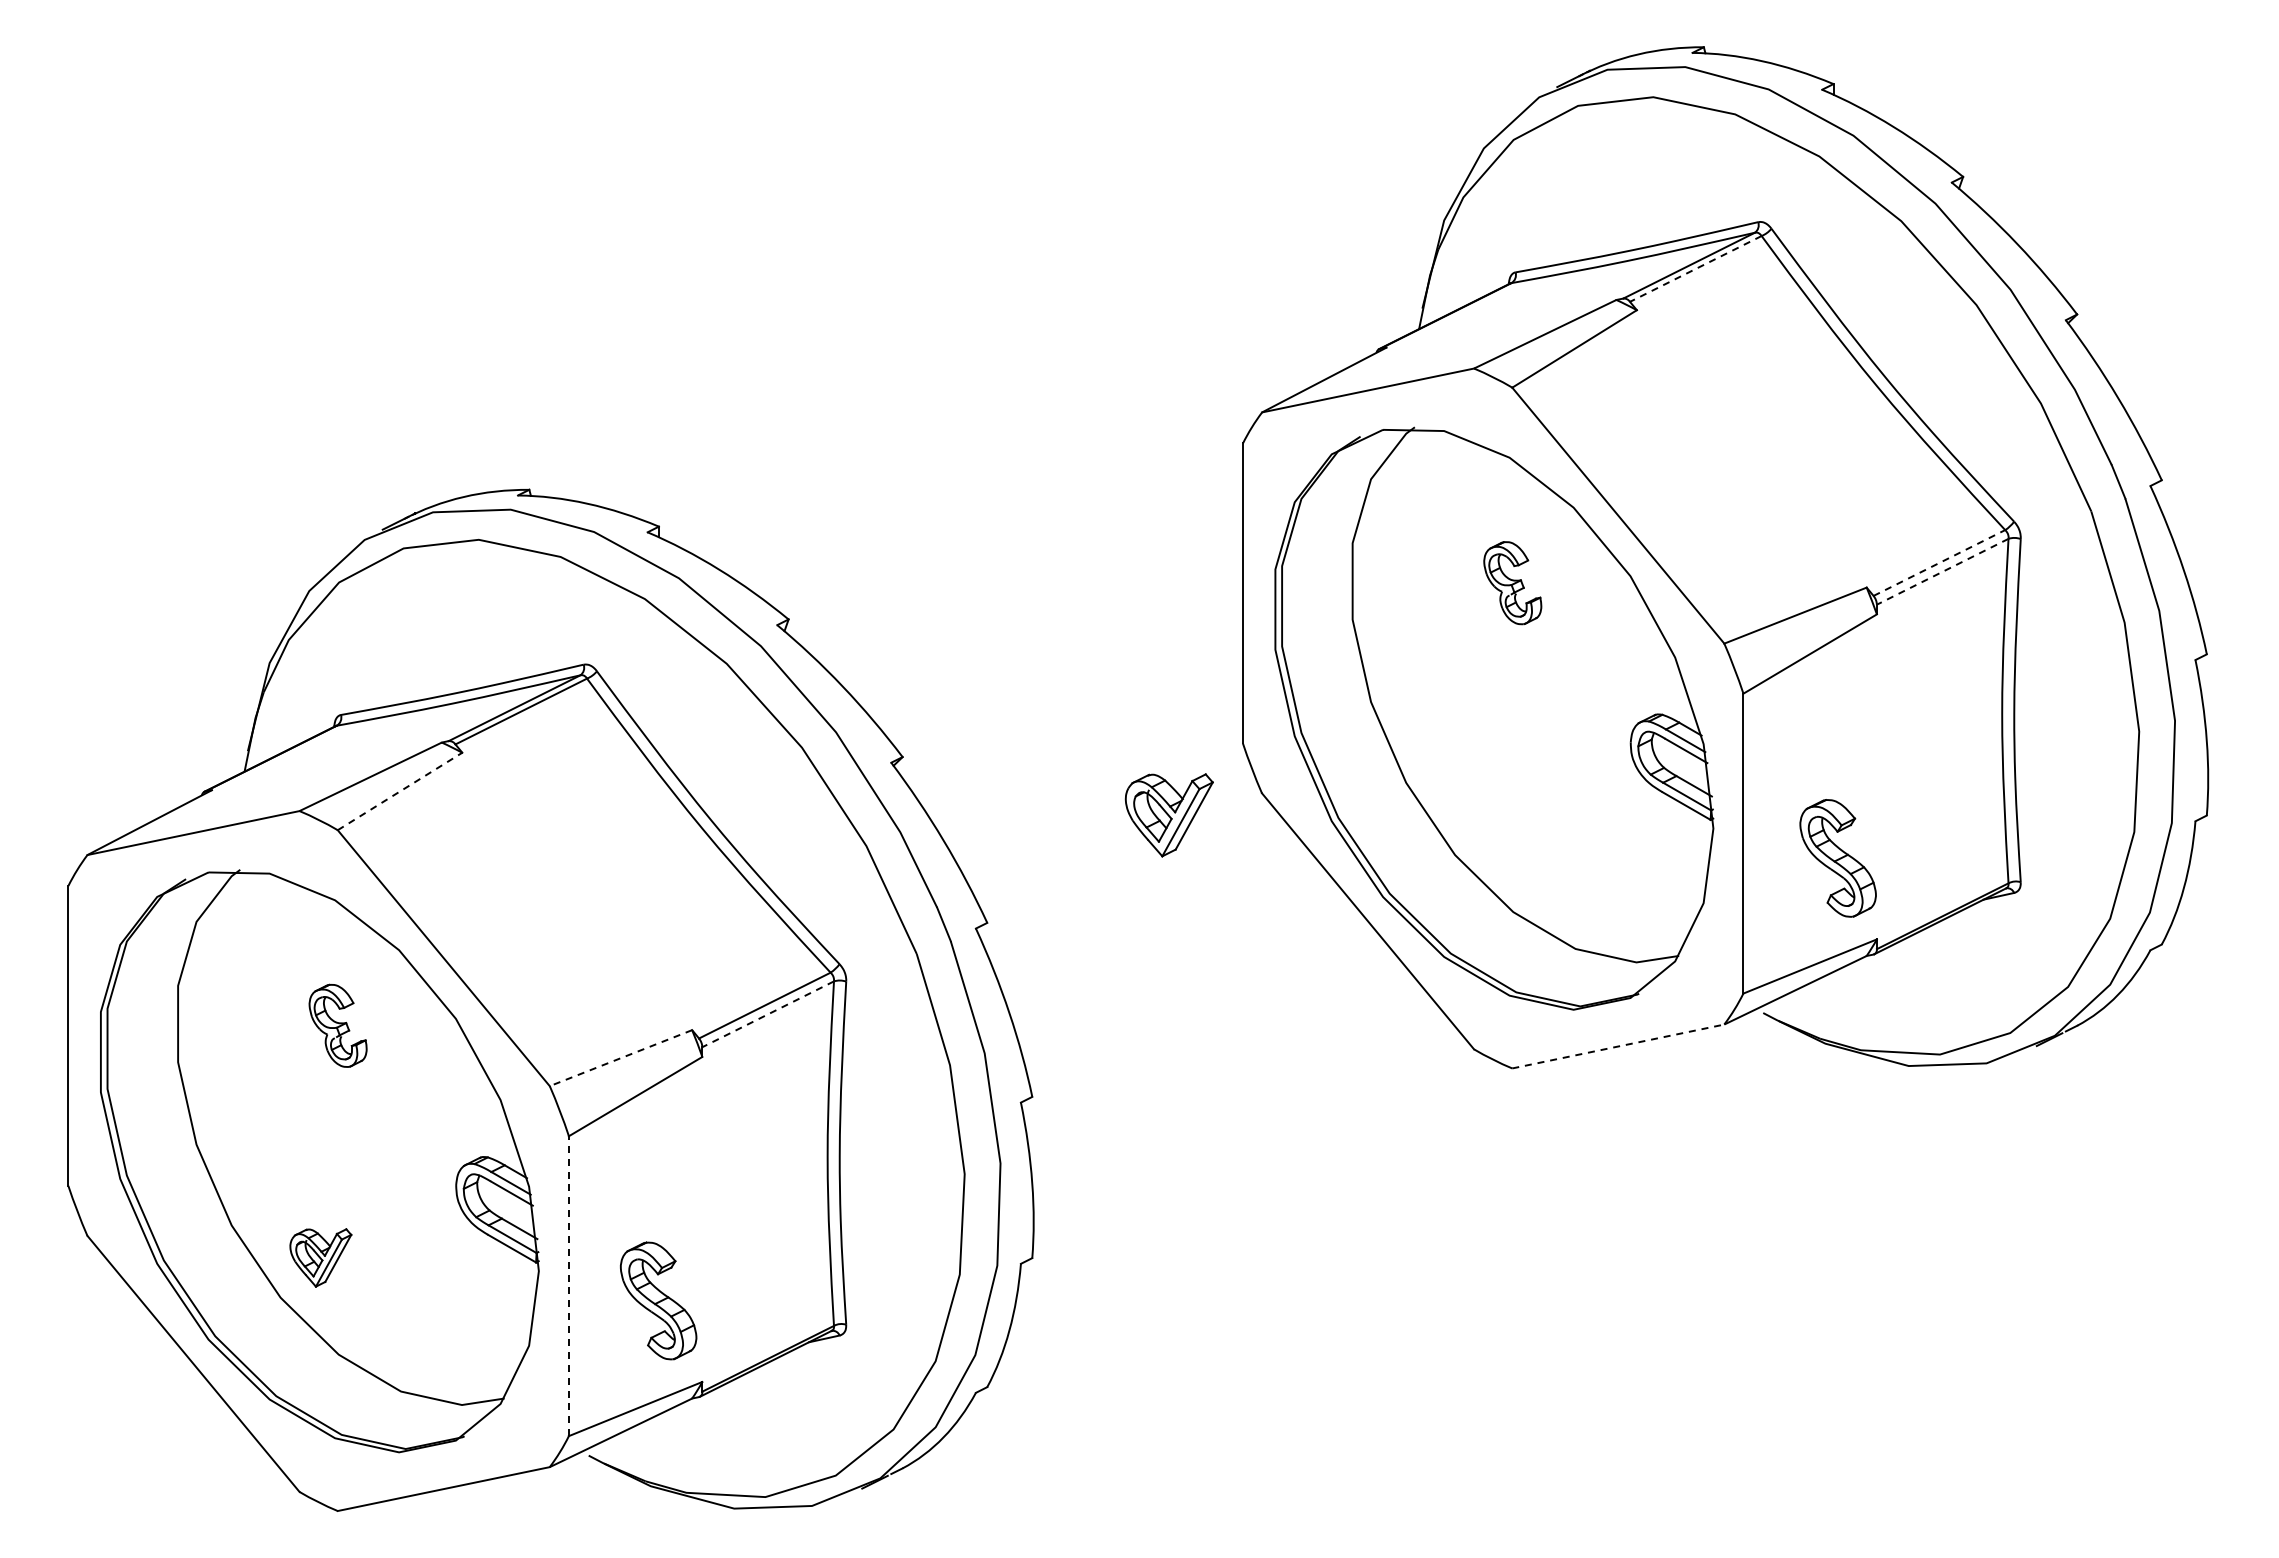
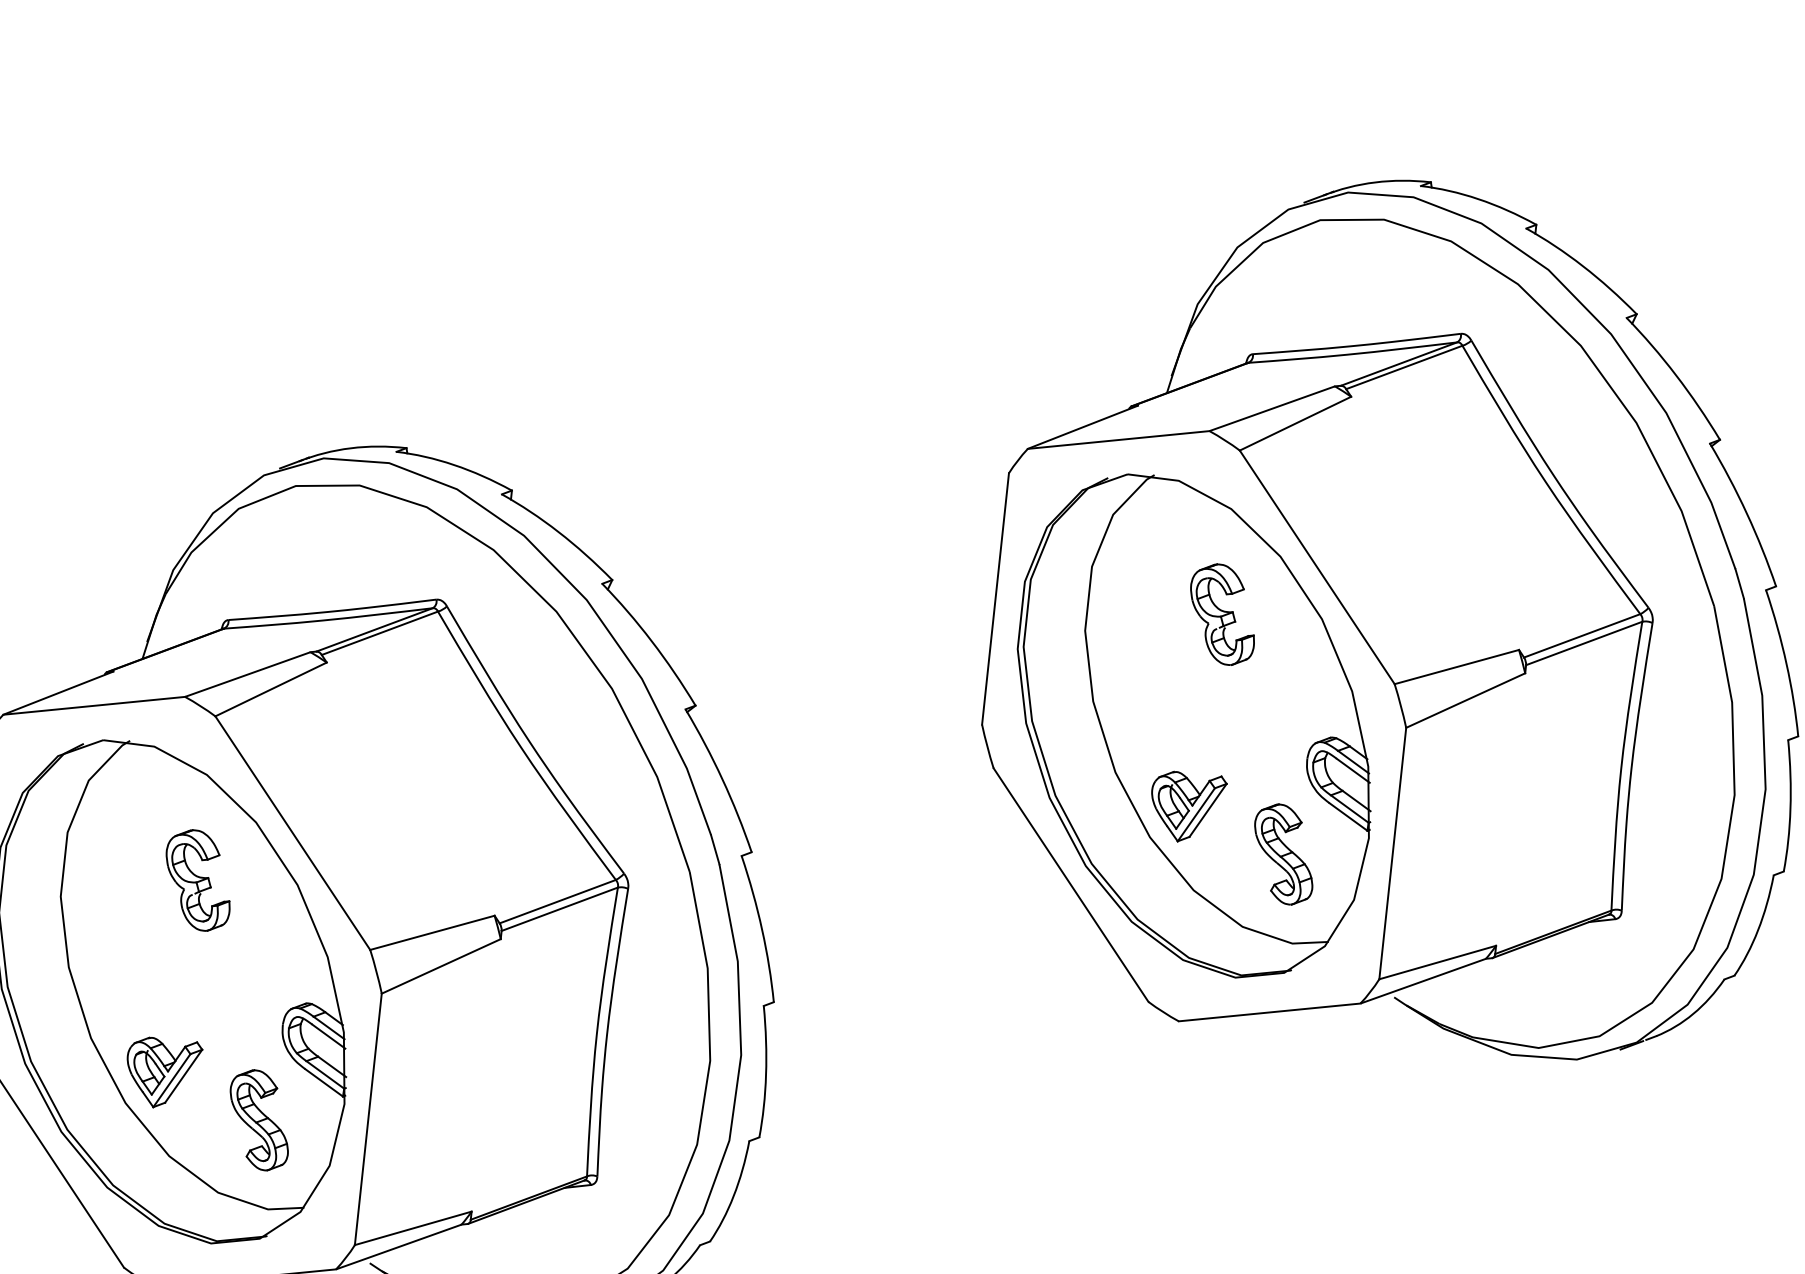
line: (1695, 268) -> (1404, 367), dashed -> solid
line: (1939, 563) -> (1582, 636), dashed -> solid
line: (1942, 571) -> (1584, 643), dashed -> solid
part: (1512, 582) -> (1222, 613), size x1.43
line: (400, 791) -> (271, 689), dashed -> solid
part: (1168, 815) -> (1186, 807), moved
part: (1837, 858) -> (1283, 854), moved
line: (768, 1014) -> (560, 909), dashed -> solid
part: (337, 1025) -> (197, 880), size x1.43
line: (1618, 1046) -> (1269, 1012), dashed -> solid
line: (620, 1058) -> (432, 933), dashed -> solid
part: (320, 1257) -> (162, 1073), size x1.43
line: (568, 1286) -> (367, 1119), dashed -> solid
part: (658, 1300) -> (259, 1119), moved

